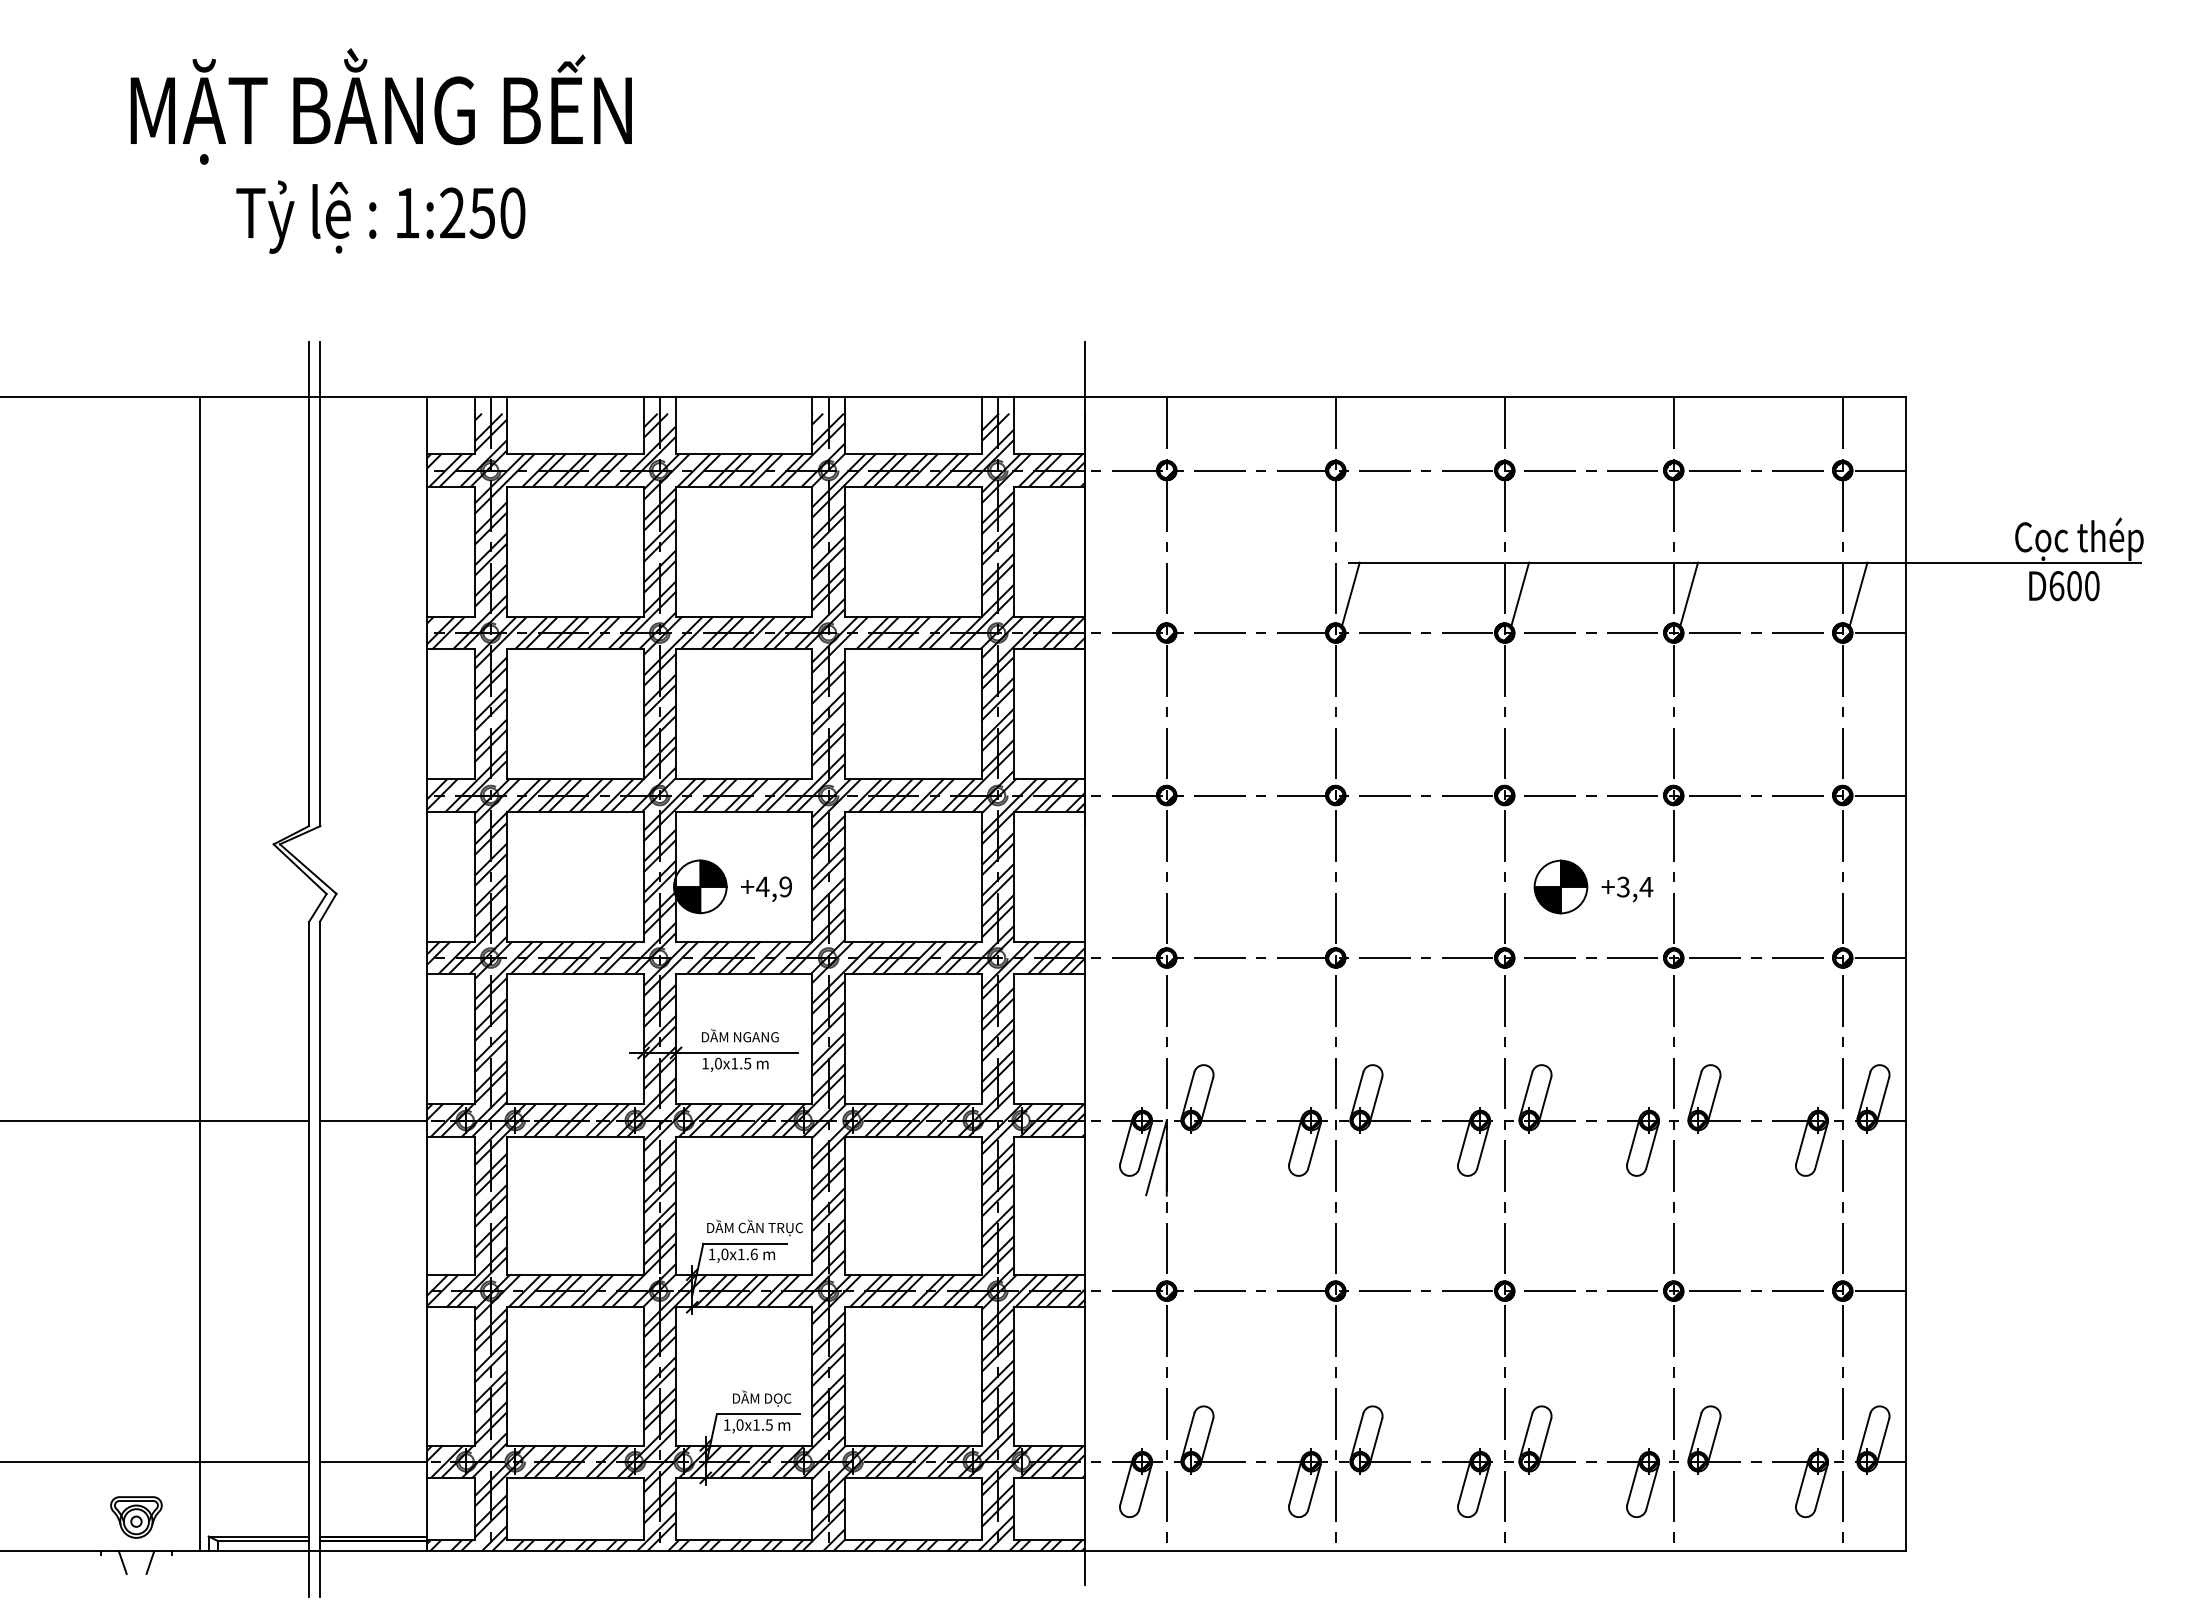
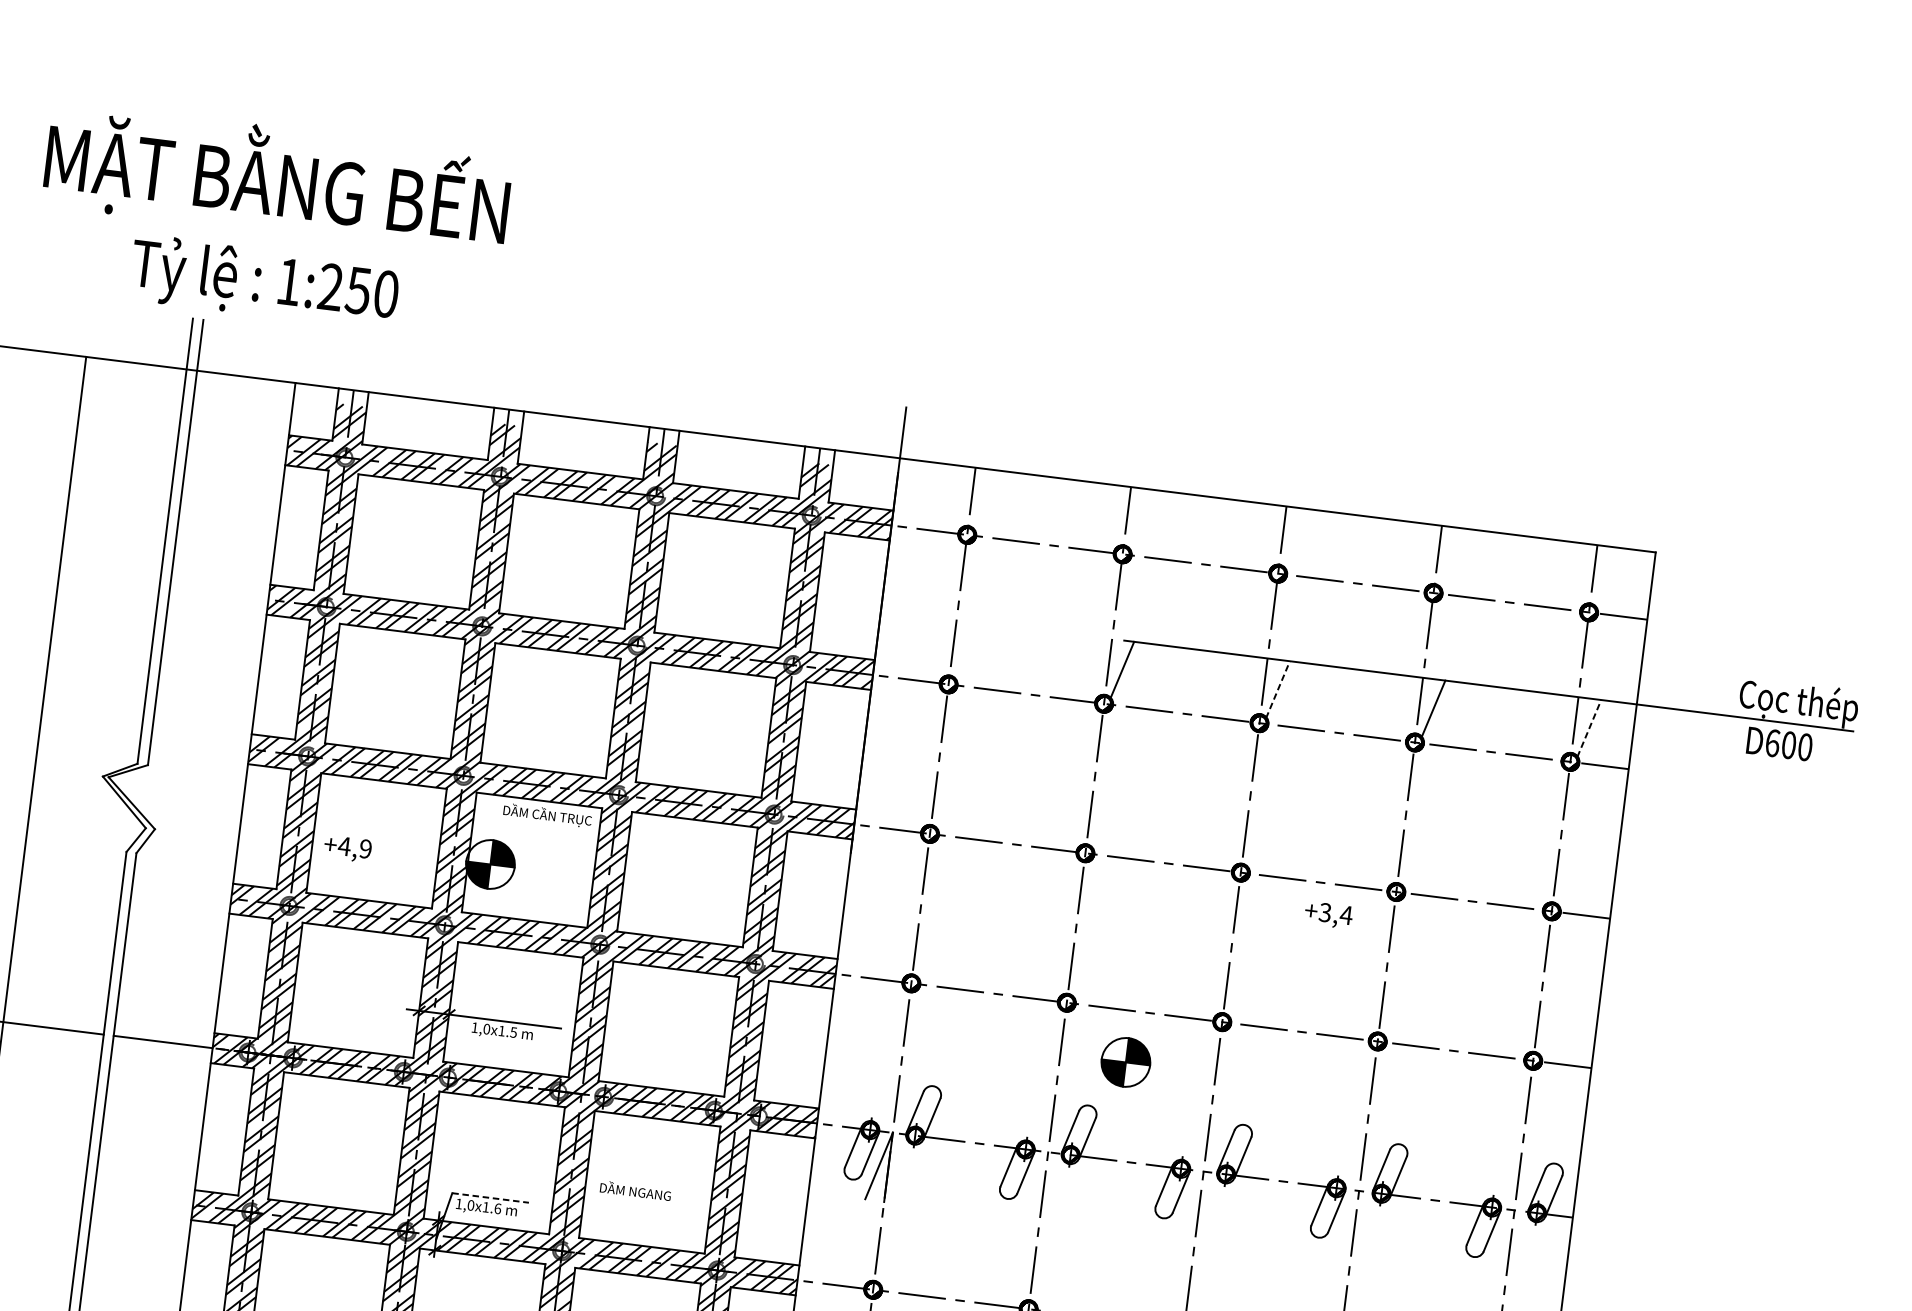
text: (380, 150) -> (271, 221), moved
line: (1520, 594) -> (1278, 689), solid -> dashed
line: (1858, 594) -> (1589, 728), solid -> dashed
part: (1560, 886) -> (1125, 1061), moved
text: (766, 888) -> (347, 848), moved
text: (1627, 889) -> (1328, 915), moved
text: (740, 1035) -> (635, 1190), moved
text: (754, 1227) -> (547, 815), moved
line: (744, 1243) -> (490, 1197), solid -> dashed

